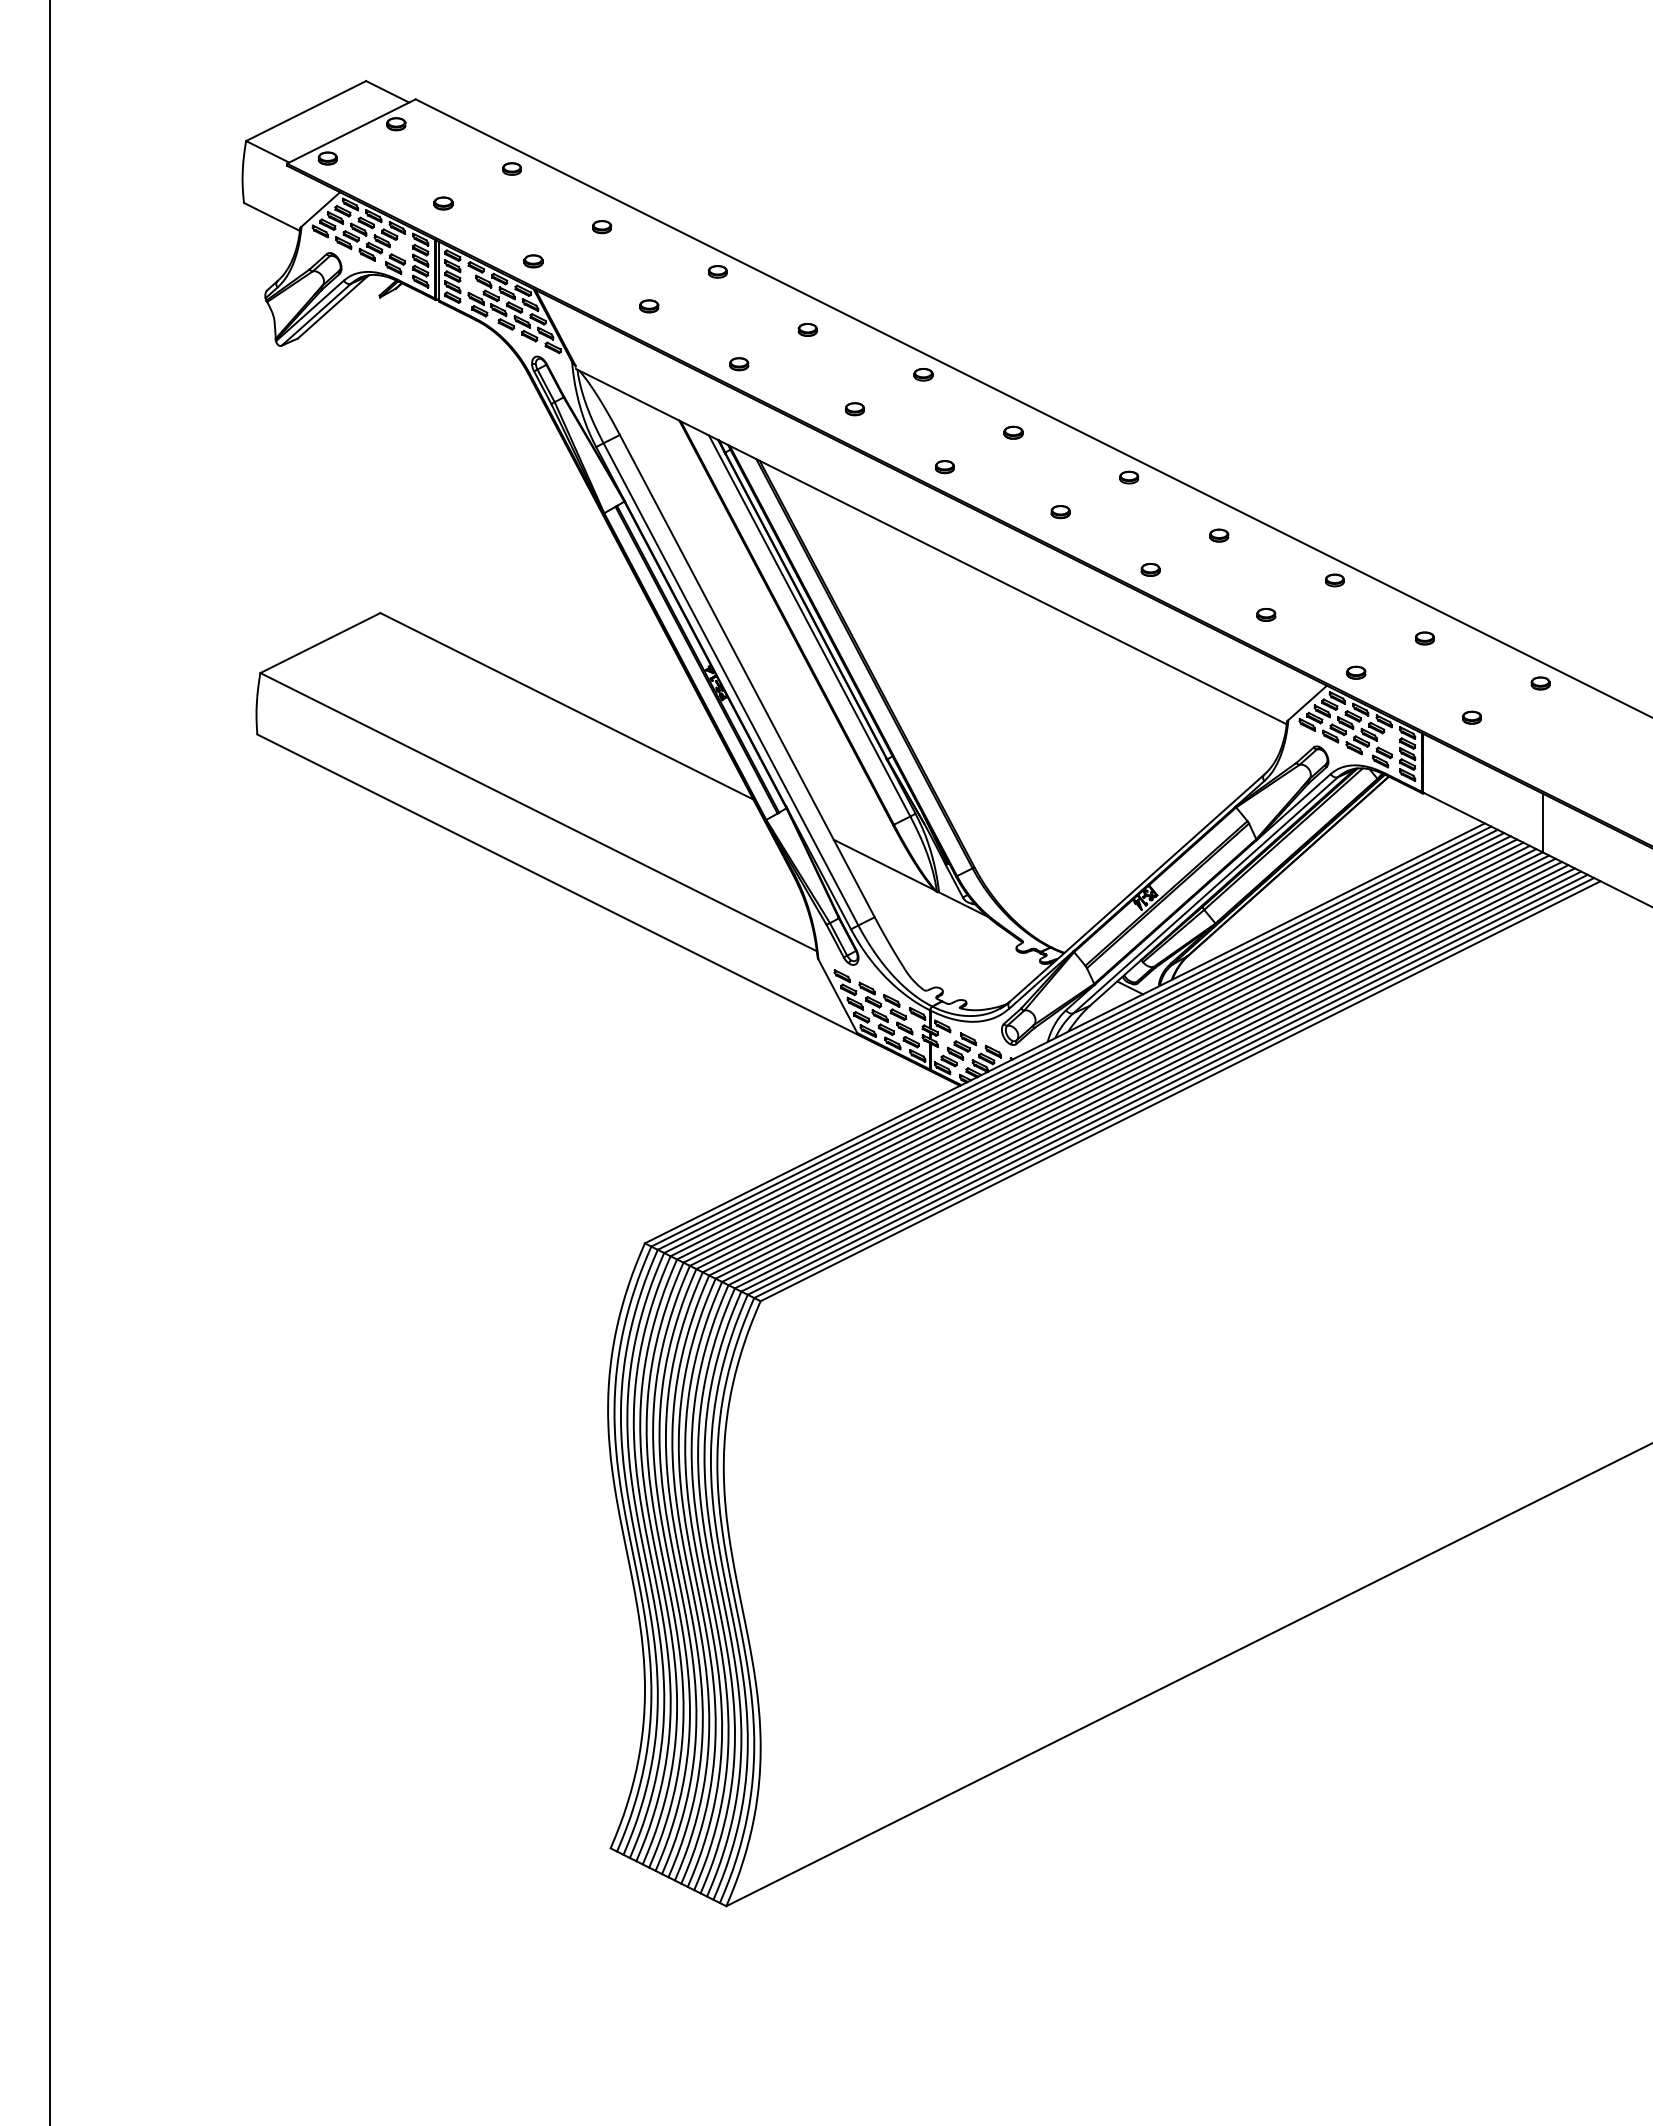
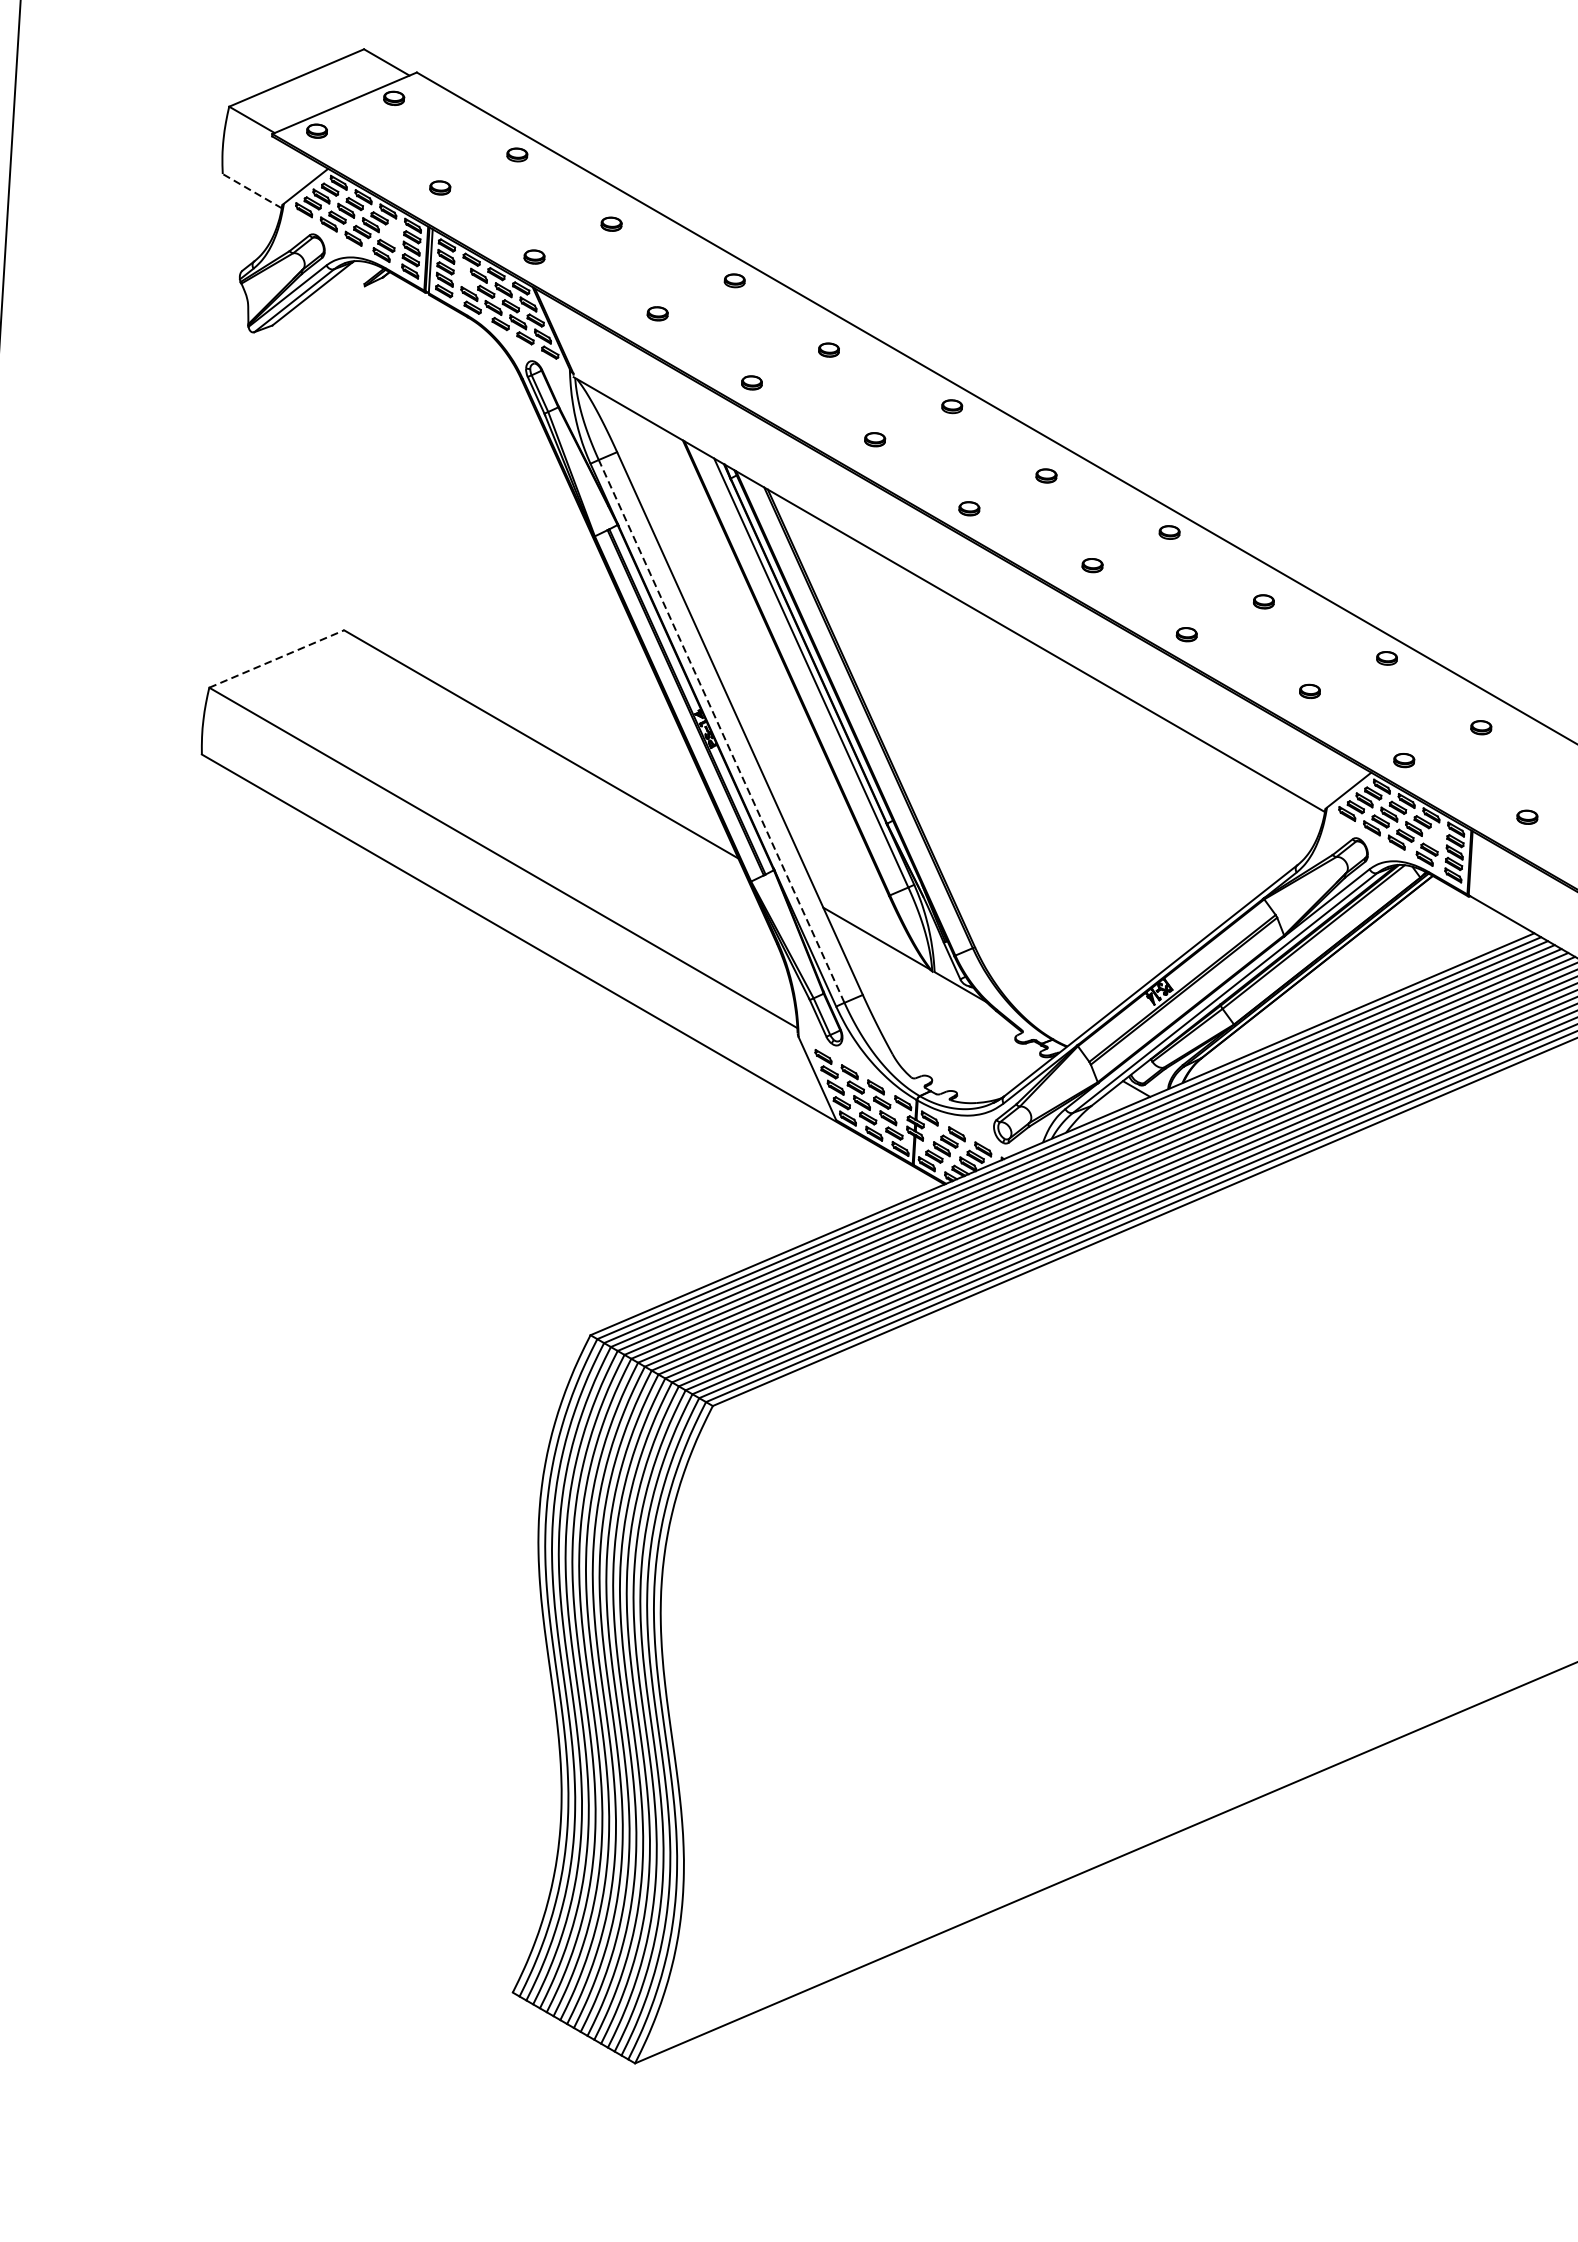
line: (271, 216) -> (251, 190), solid -> dashed
line: (320, 642) -> (276, 658), solid -> dashed
line: (730, 684) -> (721, 731), solid -> dashed

